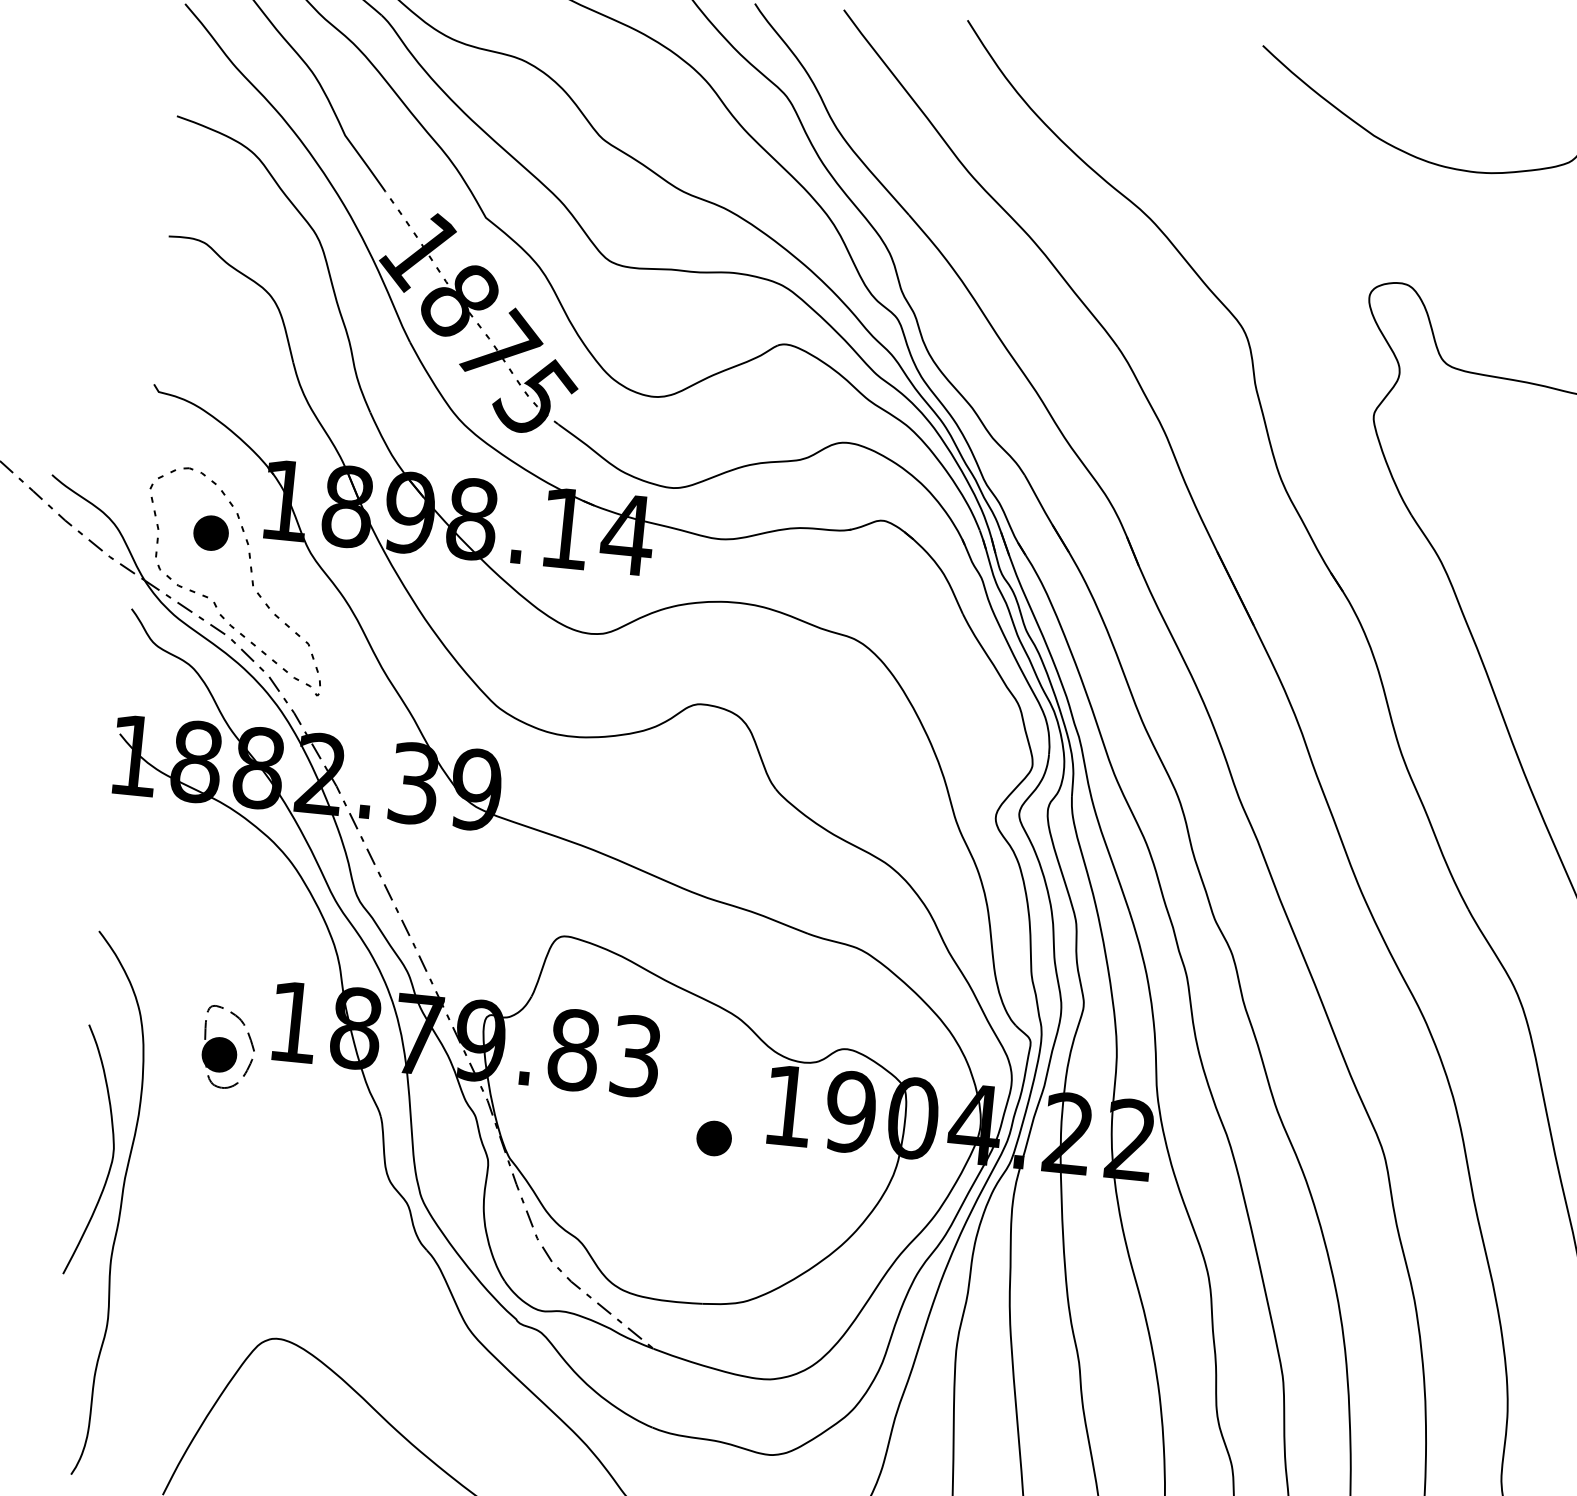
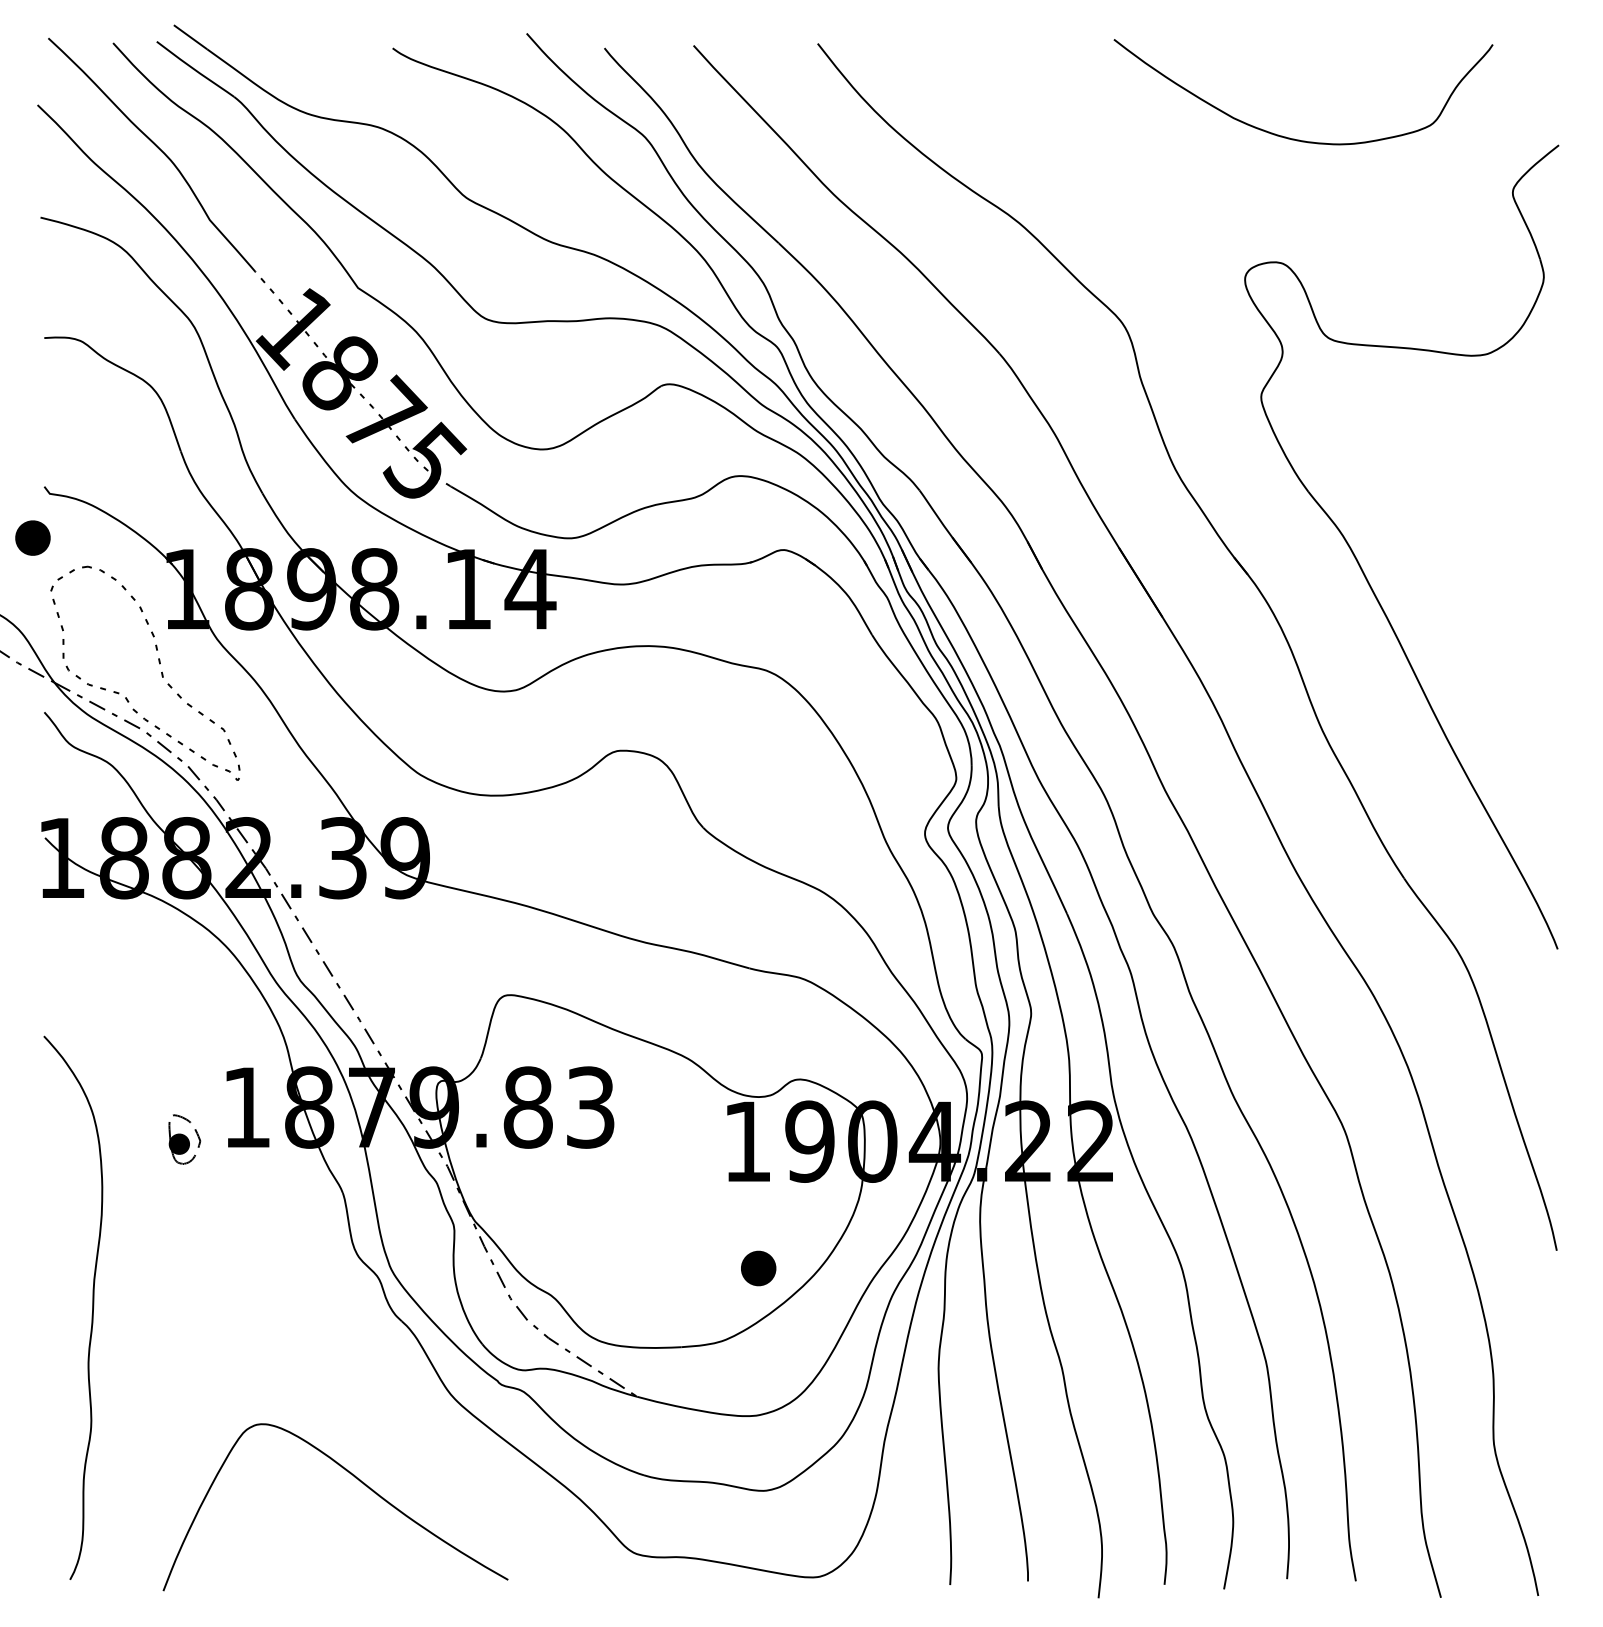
part: (210, 532) -> (32, 537), moved
part: (228, 1047) -> (184, 1139), size x0.6
part: (714, 1138) -> (758, 1268), moved
curve: (112, 1152) -> (79, 1255), removed

